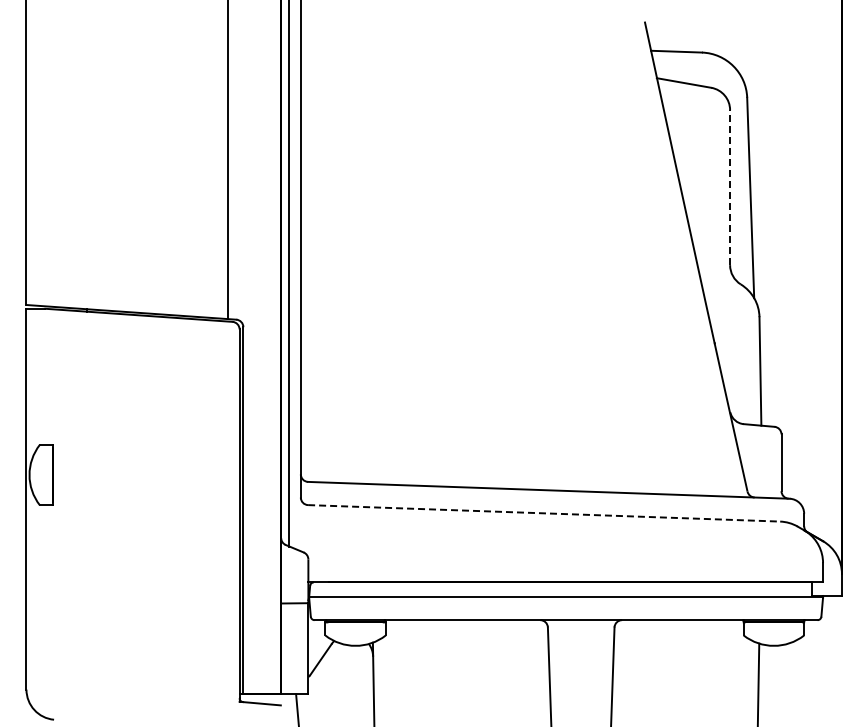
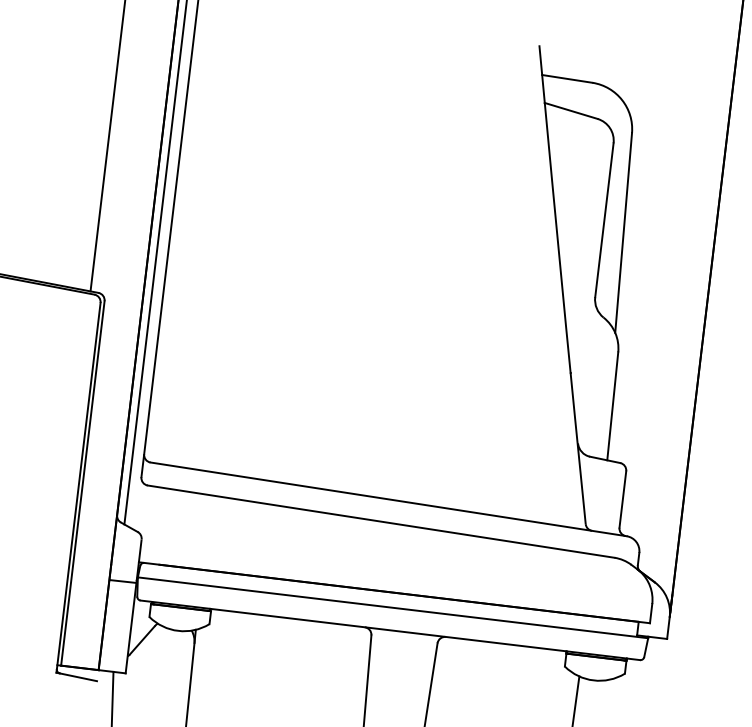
line: (730, 187) -> (604, 220), dashed -> solid
line: (544, 513) -> (381, 521), dashed -> solid

